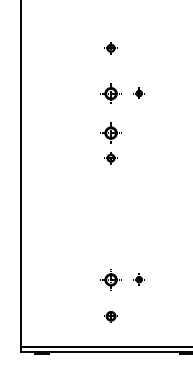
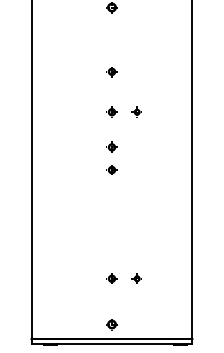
part: (110, 92) -> (111, 111), size x0.62
part: (110, 131) -> (111, 146), size x0.62
part: (110, 279) -> (111, 278), size x0.62
part: (110, 316) -> (111, 324), moved

